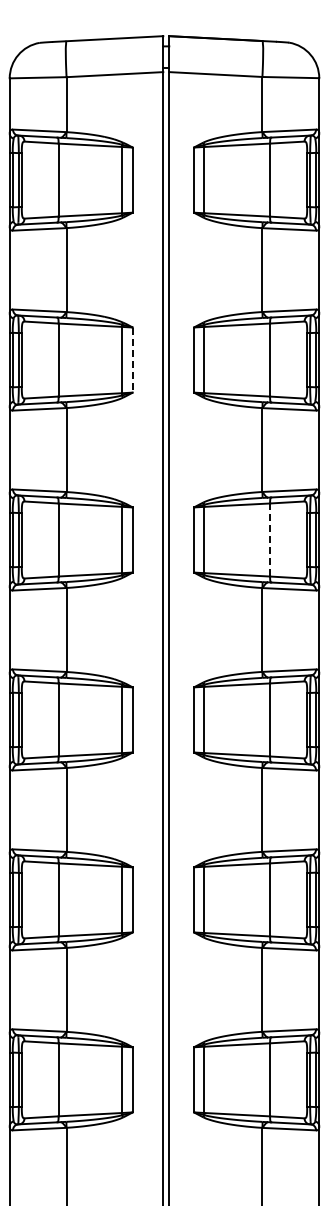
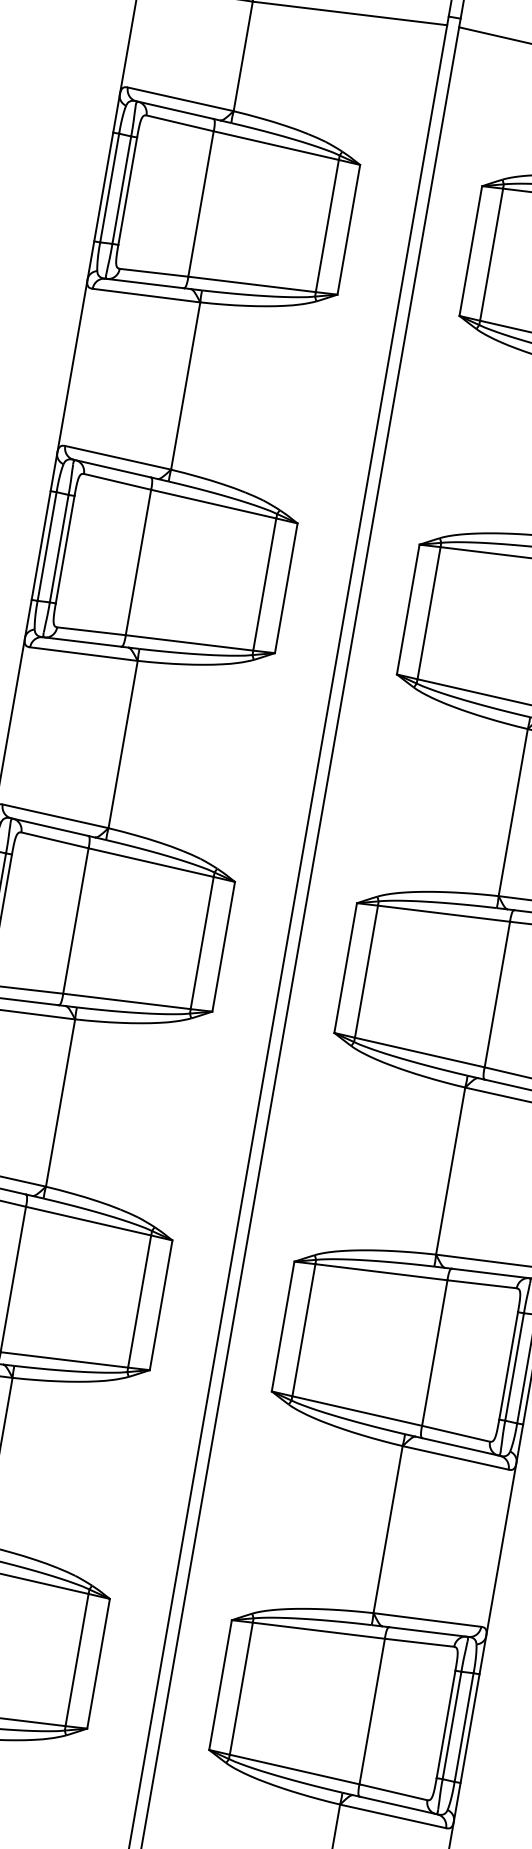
line: (132, 360) -> (285, 589), dashed -> solid
line: (270, 540) -> (497, 995), dashed -> solid

